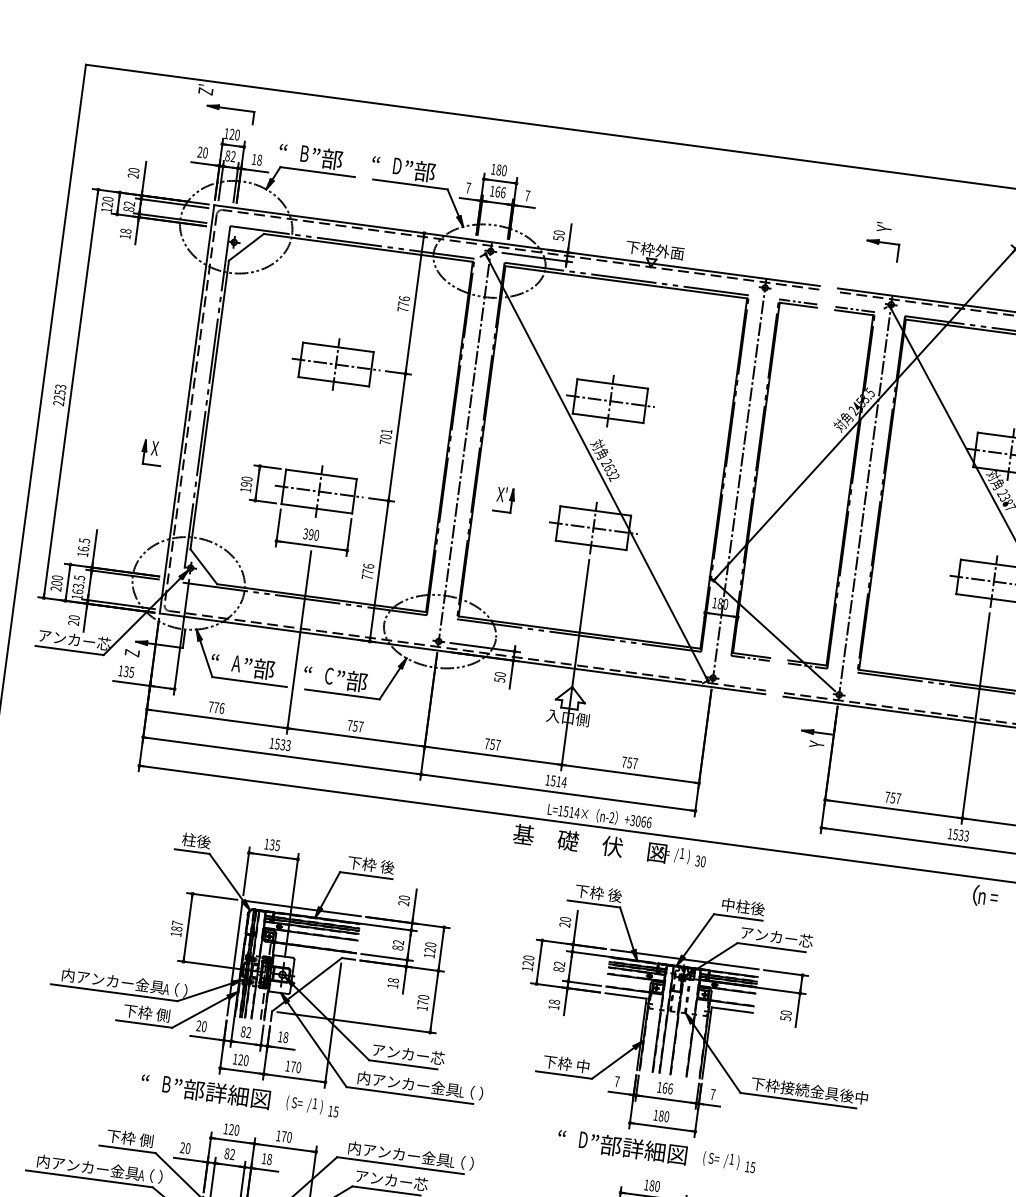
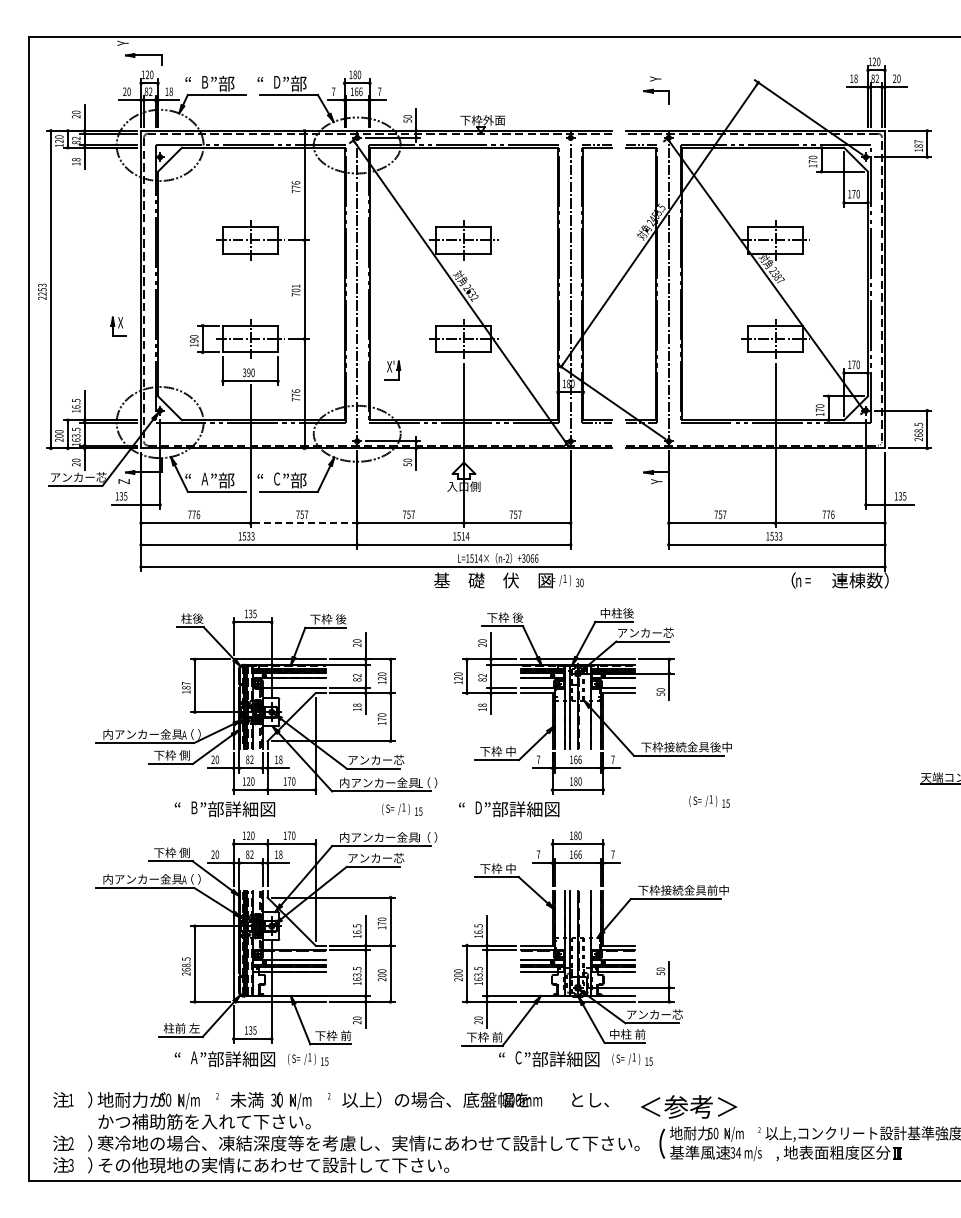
text: (205, 89) -> (122, 43), Z' -> Y
text: (884, 226) -> (655, 78), Y' -> Y
part: (503, 499) -> (392, 370), moved
line: (356, 737) -> (304, 523), solid -> dashed
text: (313, 1106) -> (402, 809), moved
text: (622, 1147) -> (509, 809), moved
text: (729, 1161) -> (709, 801), moved

